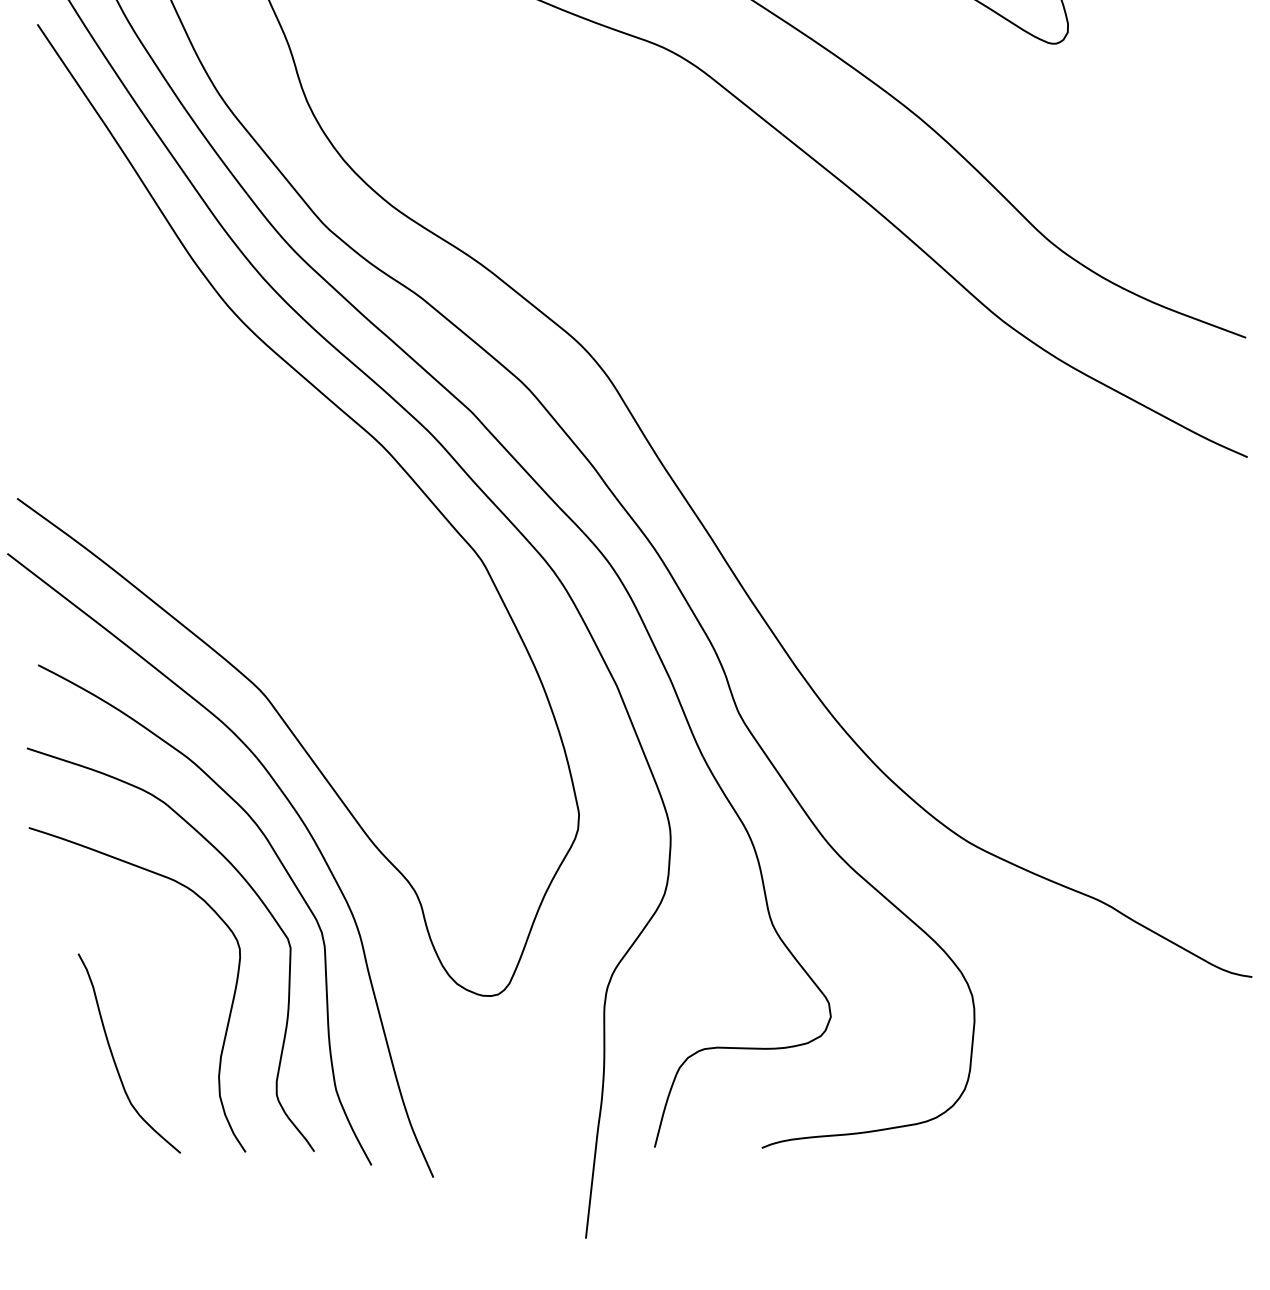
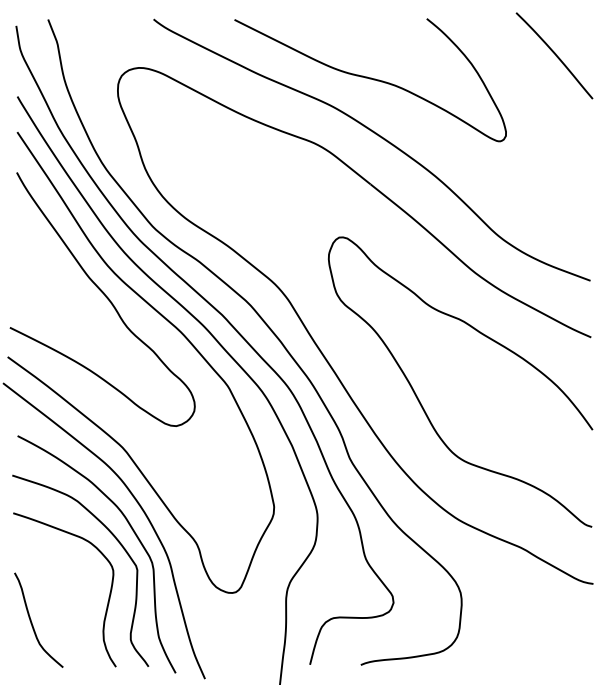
curve: (223, 373) -> (105, 297), added
curve: (887, 592) -> (420, 401), added
curve: (115, 1058) -> (32, 622), moved

